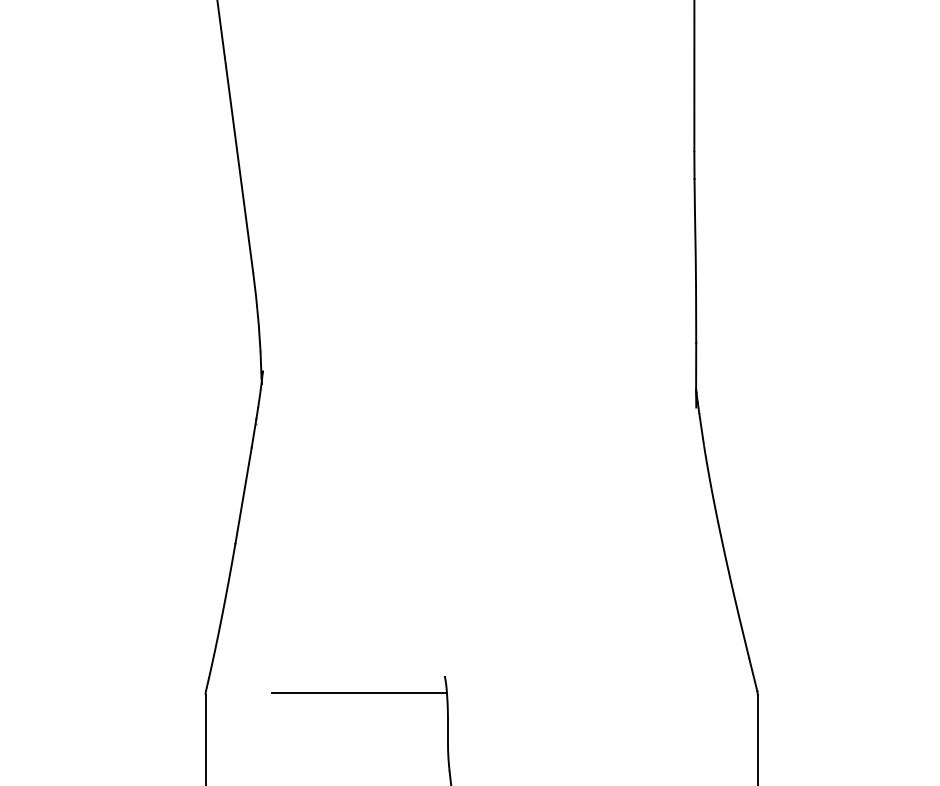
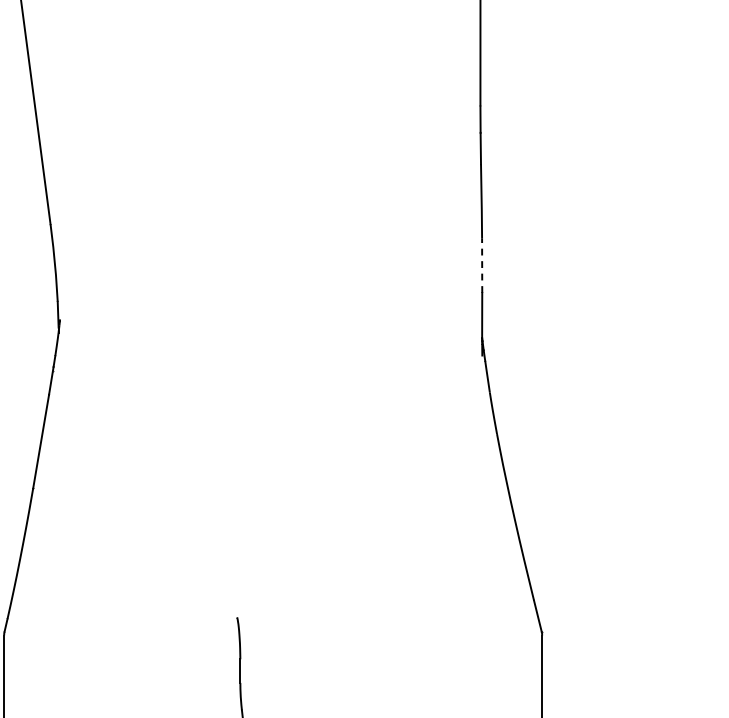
line: (696, 315) -> (482, 265), solid -> dashed
line: (358, 692) -> (153, 633), removed

